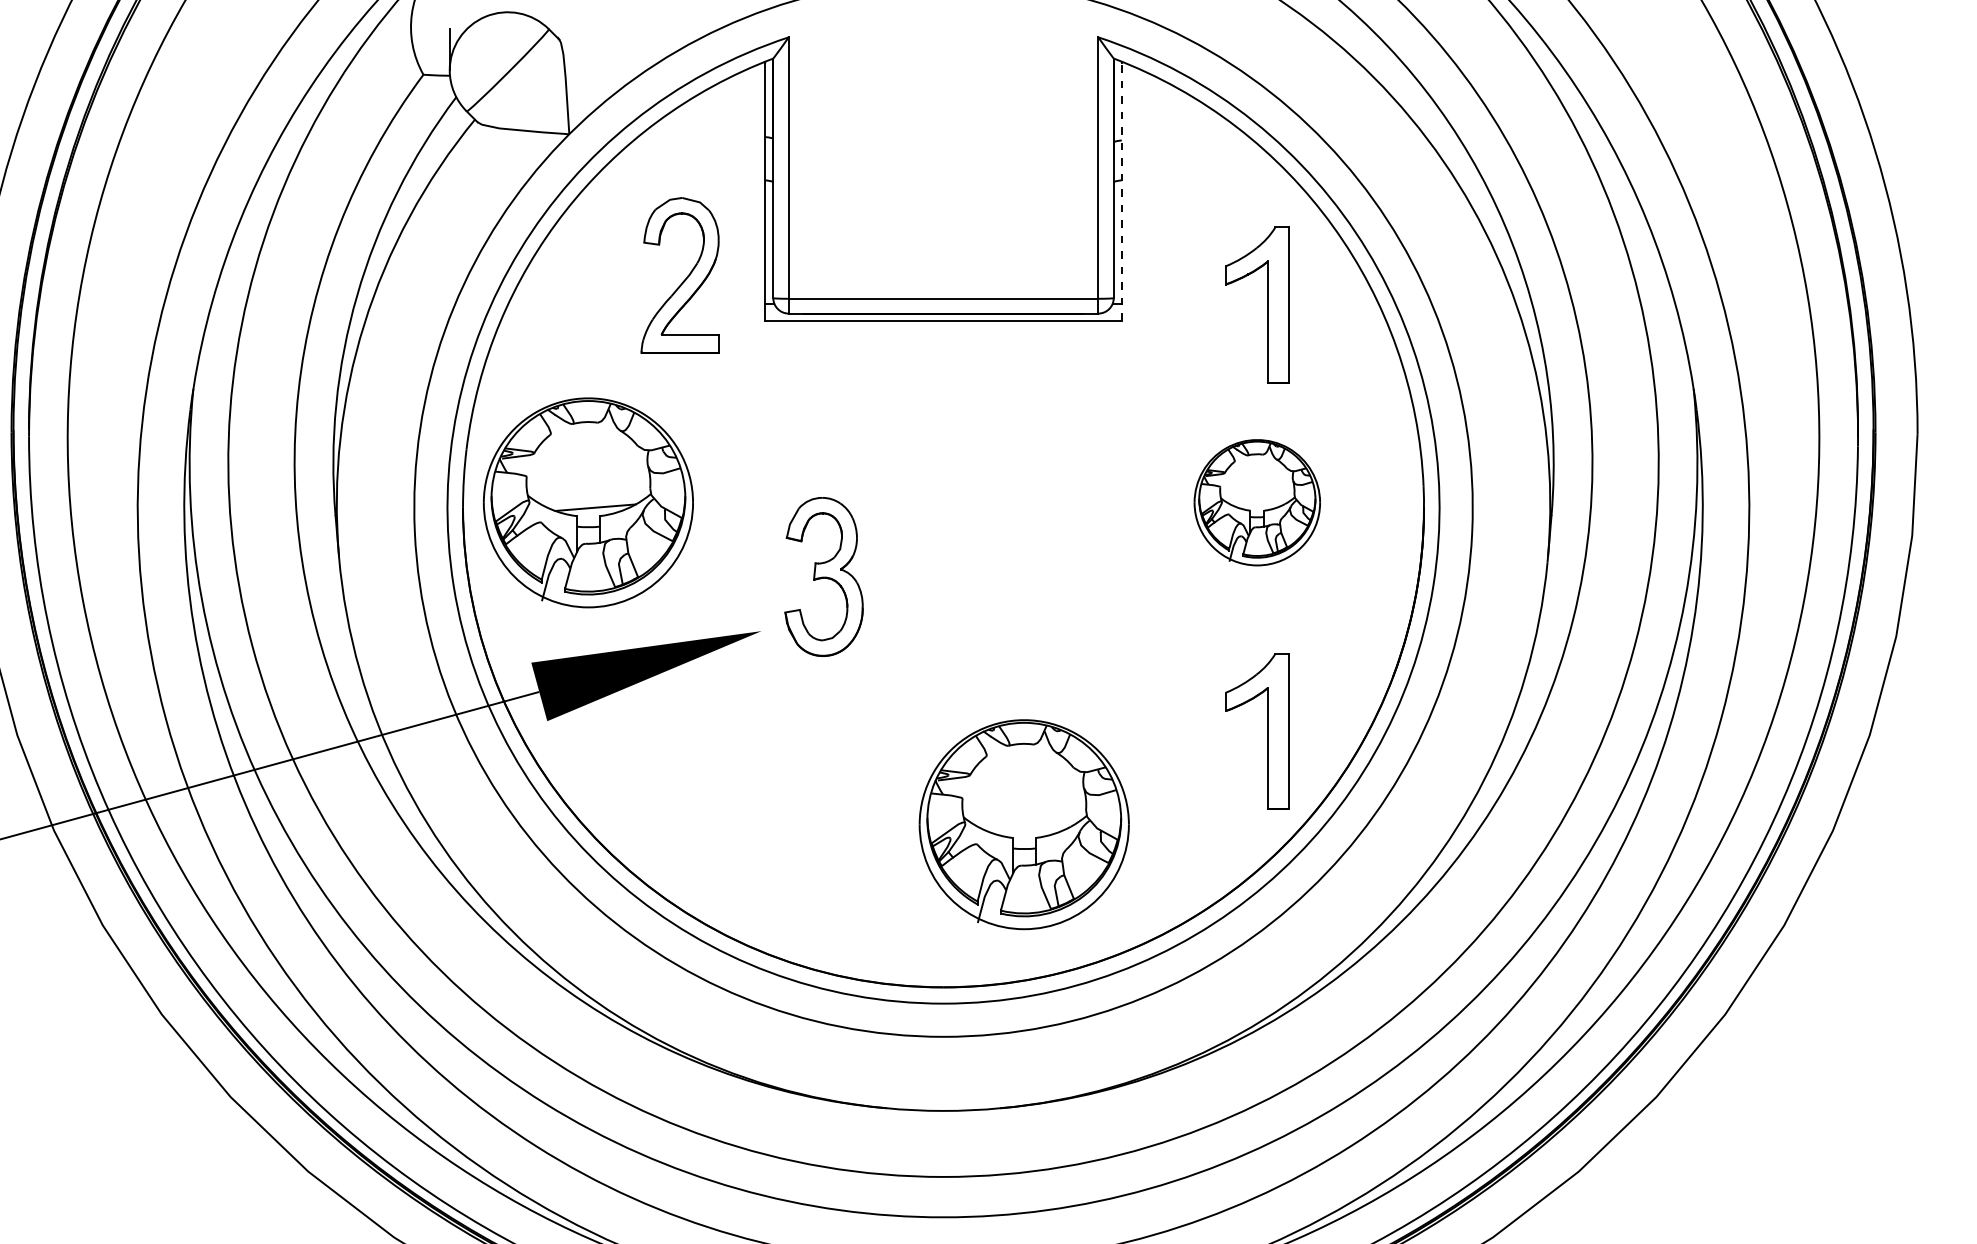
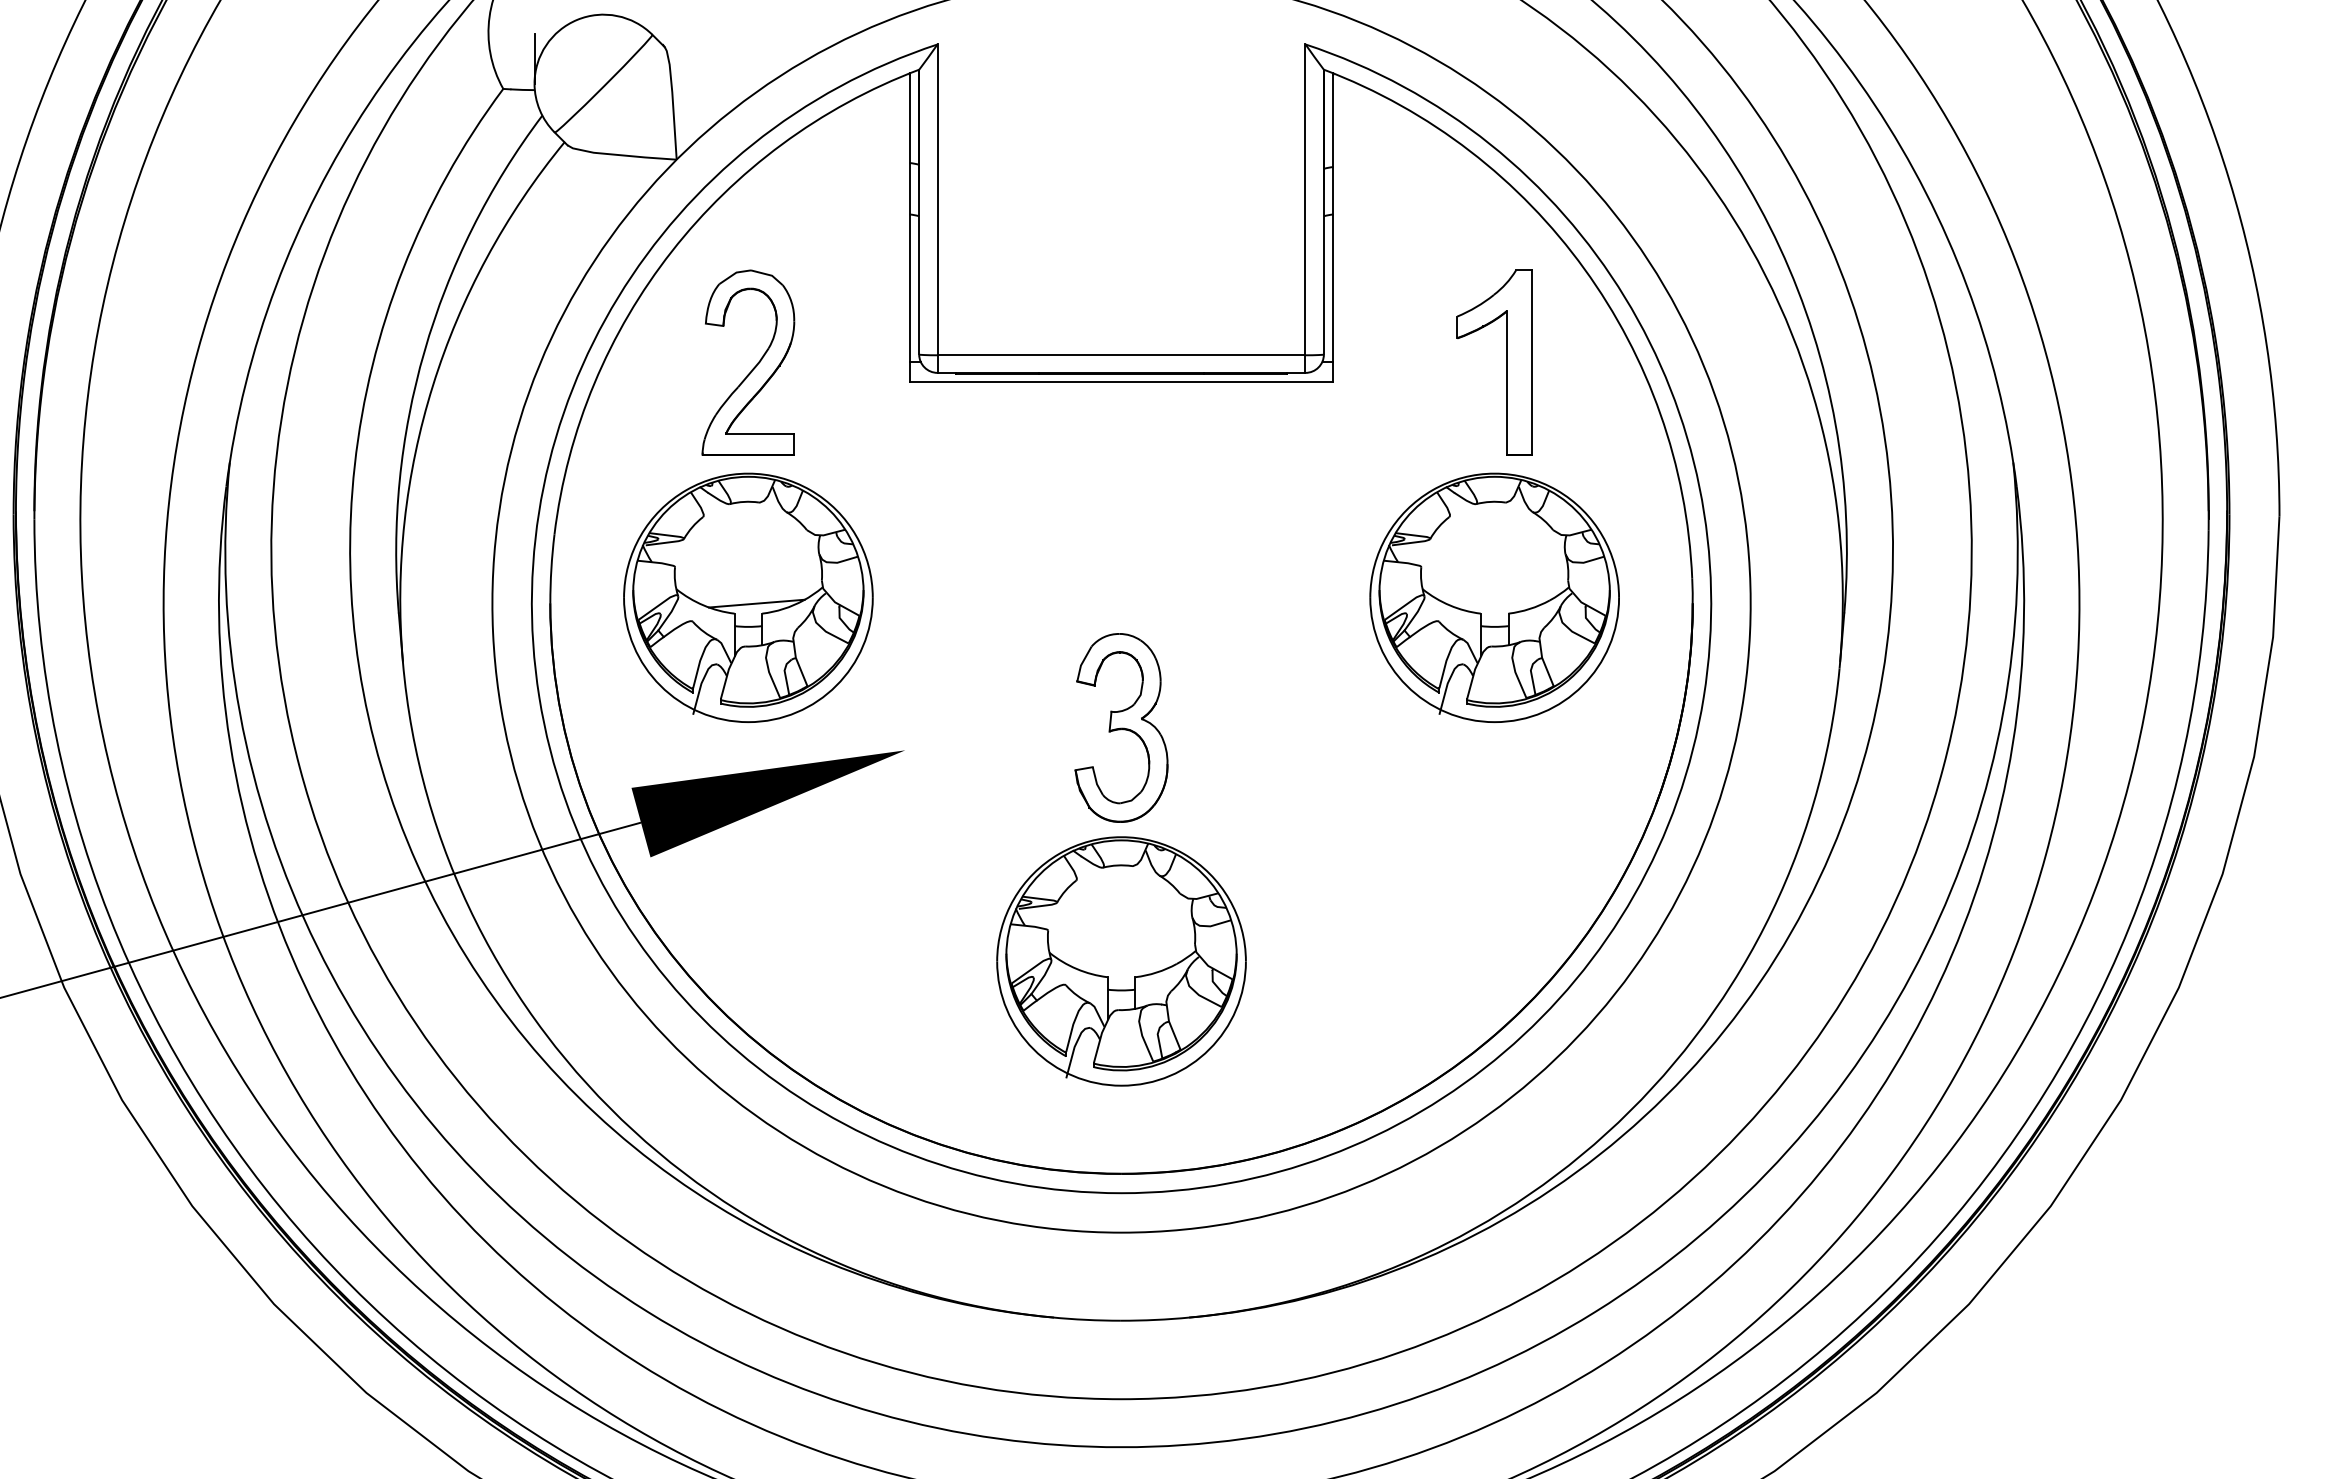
line: (1121, 191) -> (1333, 227), dashed -> solid
part: (684, 279) -> (753, 367), moved
part: (588, 502) -> (748, 597), moved
part: (1257, 502) -> (1494, 597), size x1.67
part: (824, 576) -> (1121, 727), moved
part: (1267, 731) -> (1506, 869), removed
part: (1024, 824) -> (1121, 961), moved

